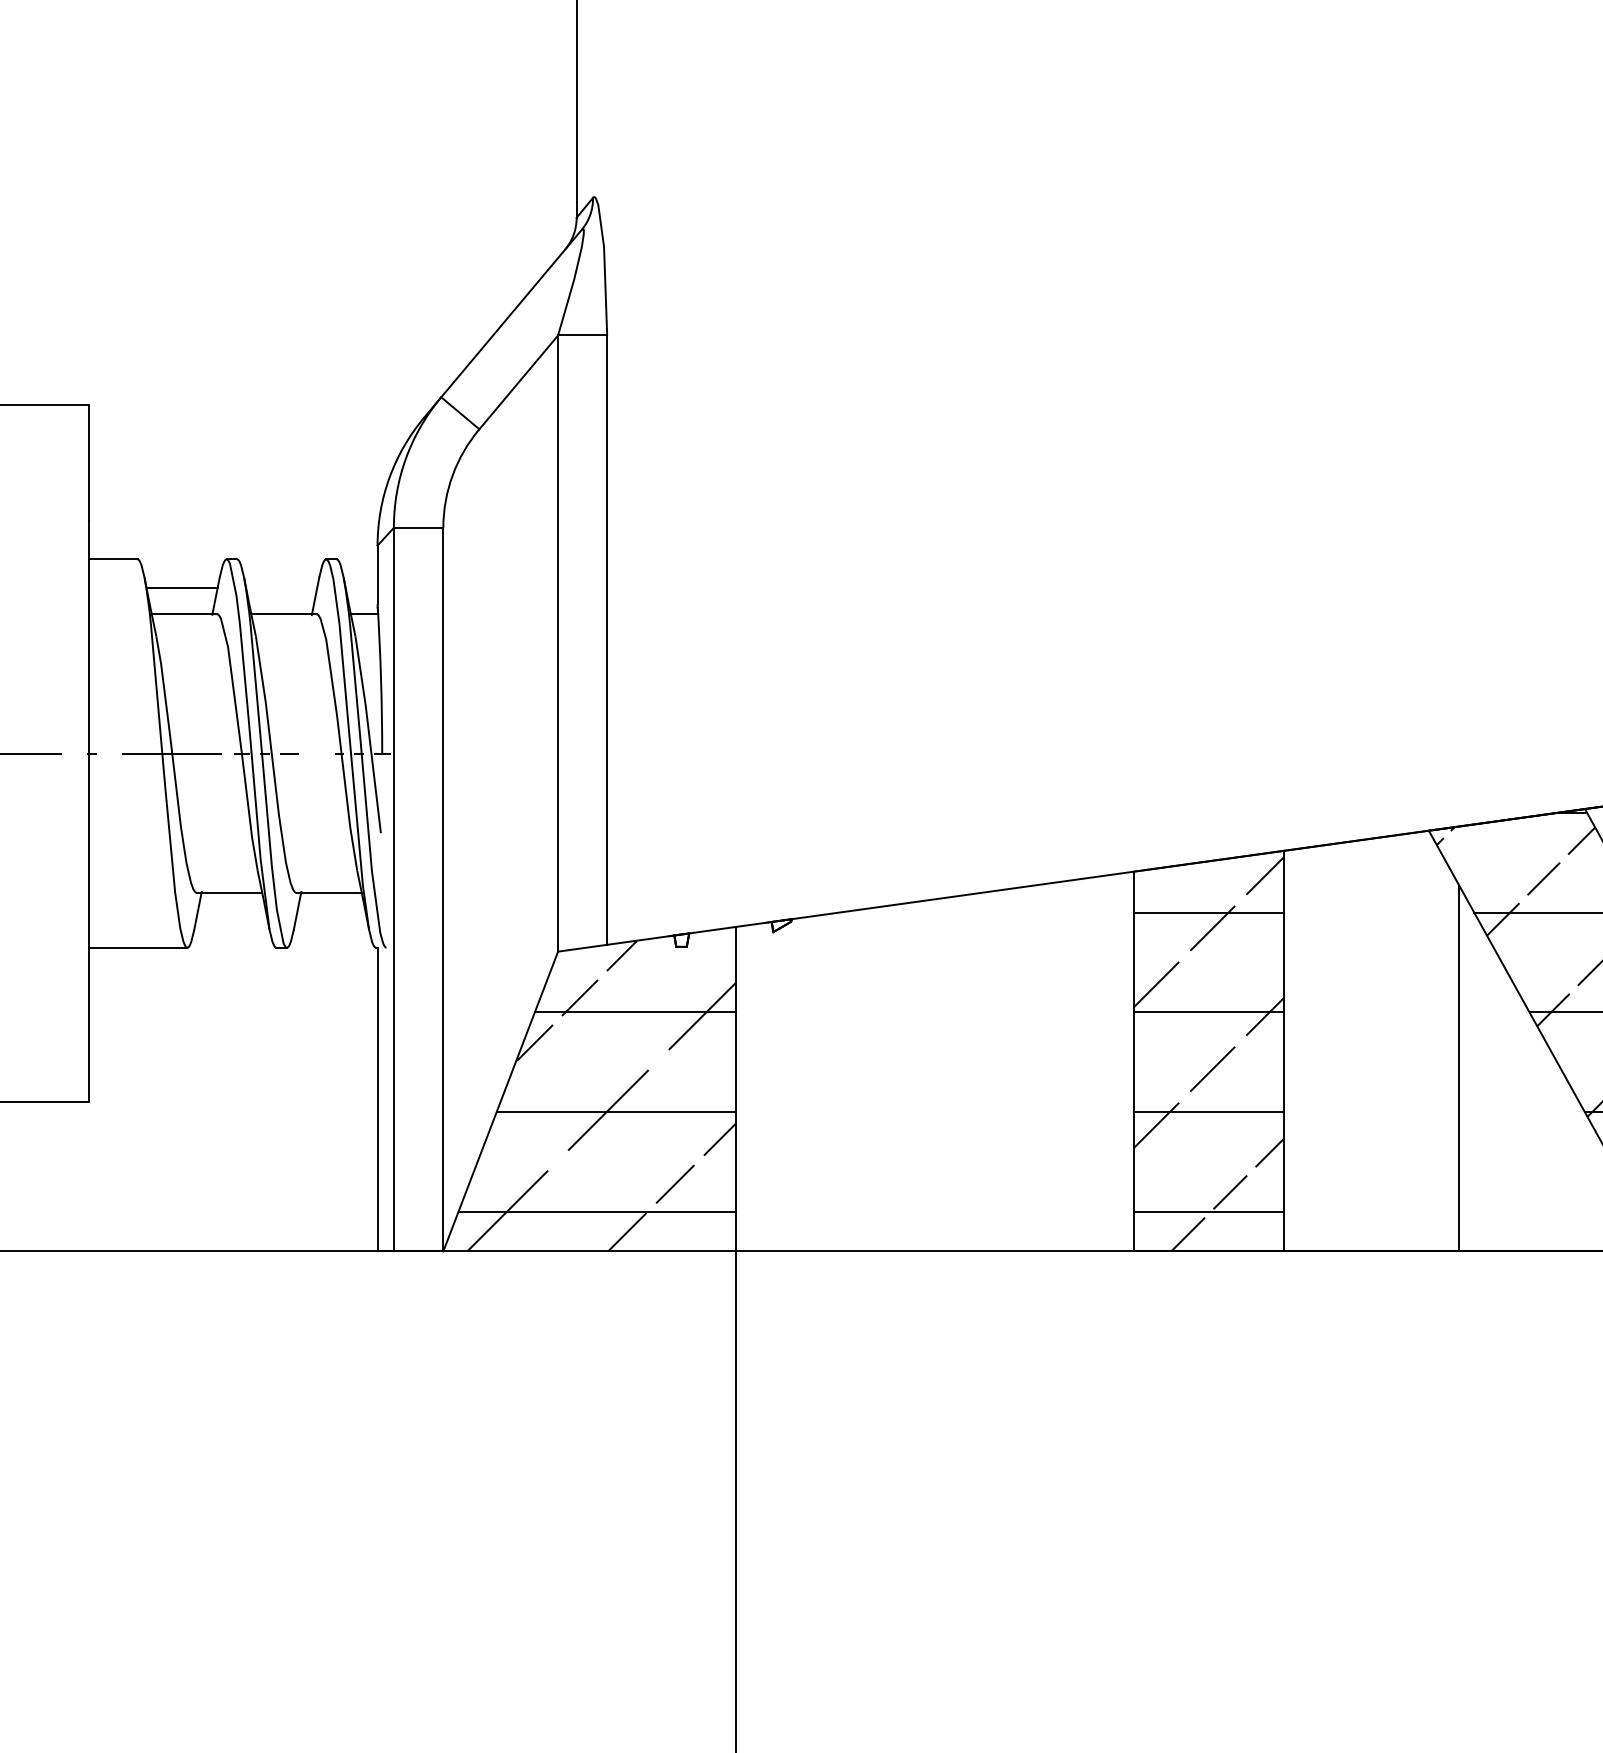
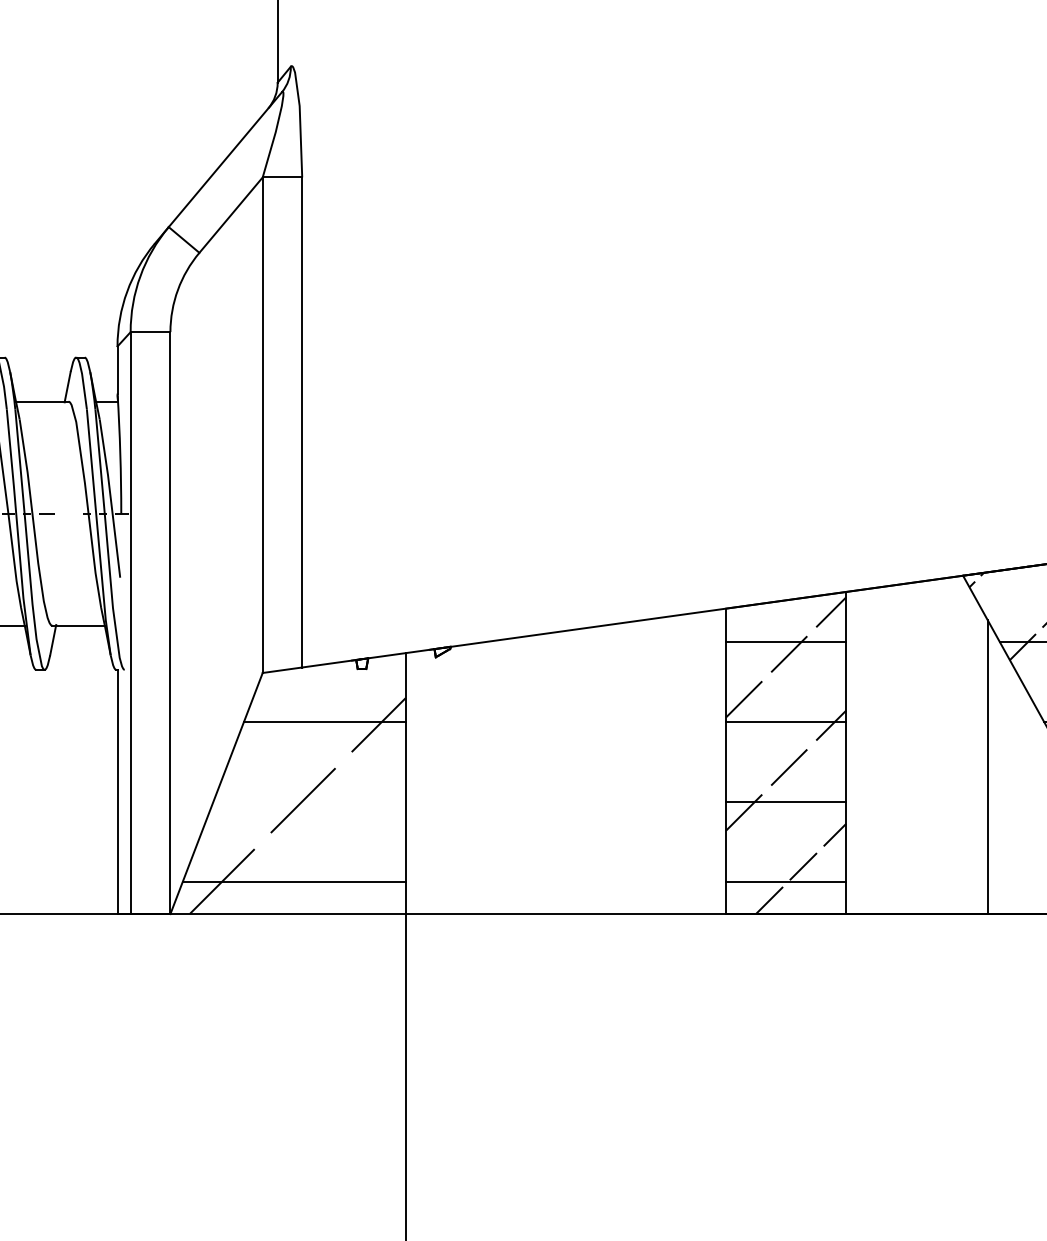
line: (576, 1000) -> (277, 712), removed
line: (615, 1112) -> (308, 802), removed
line: (671, 1187) -> (353, 862), removed

